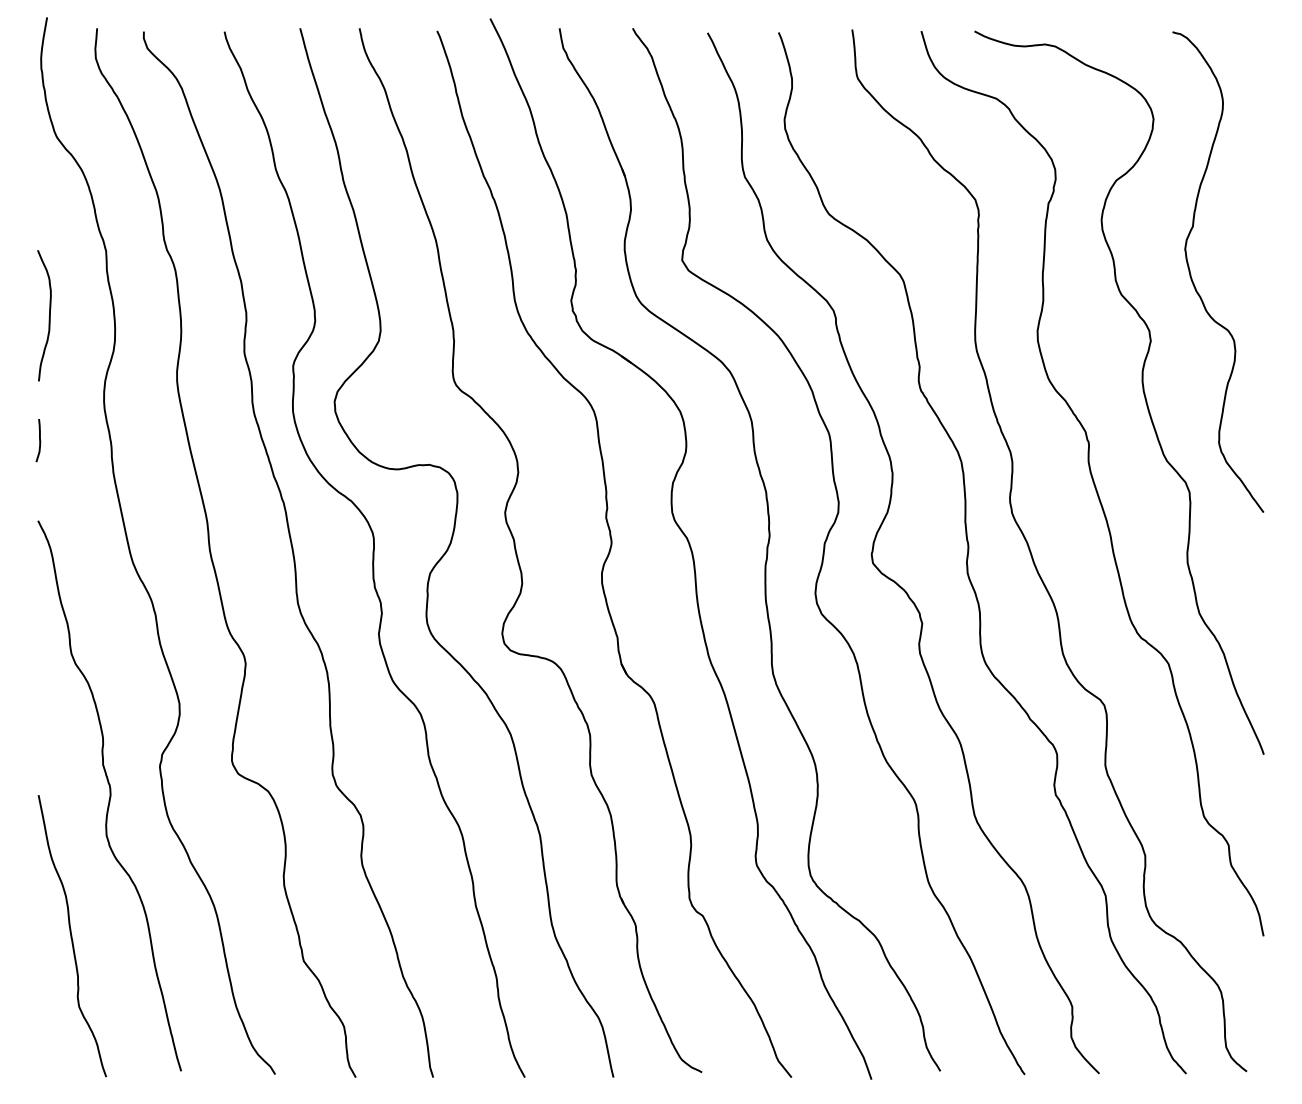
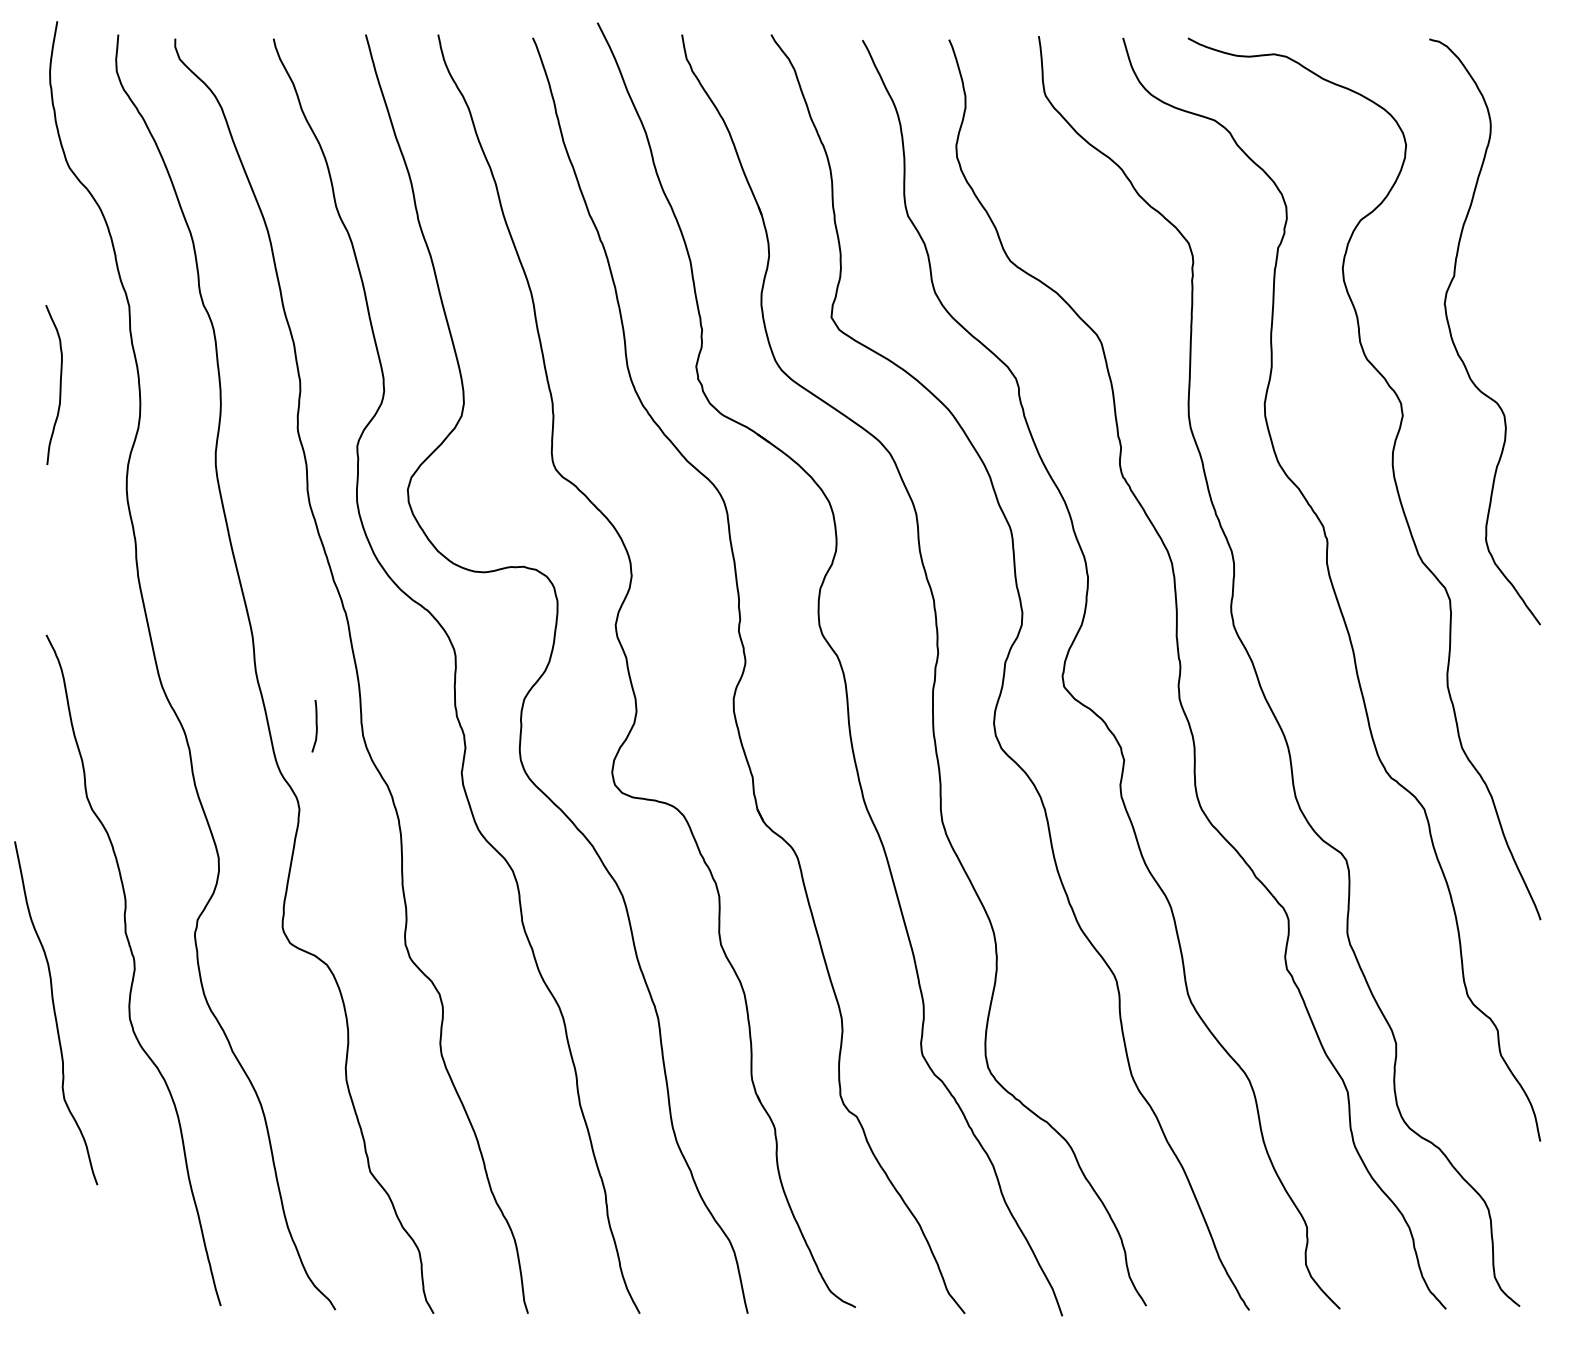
curve: (39, 440) -> (315, 725), moved
curve: (71, 936) -> (55, 1013), moved

